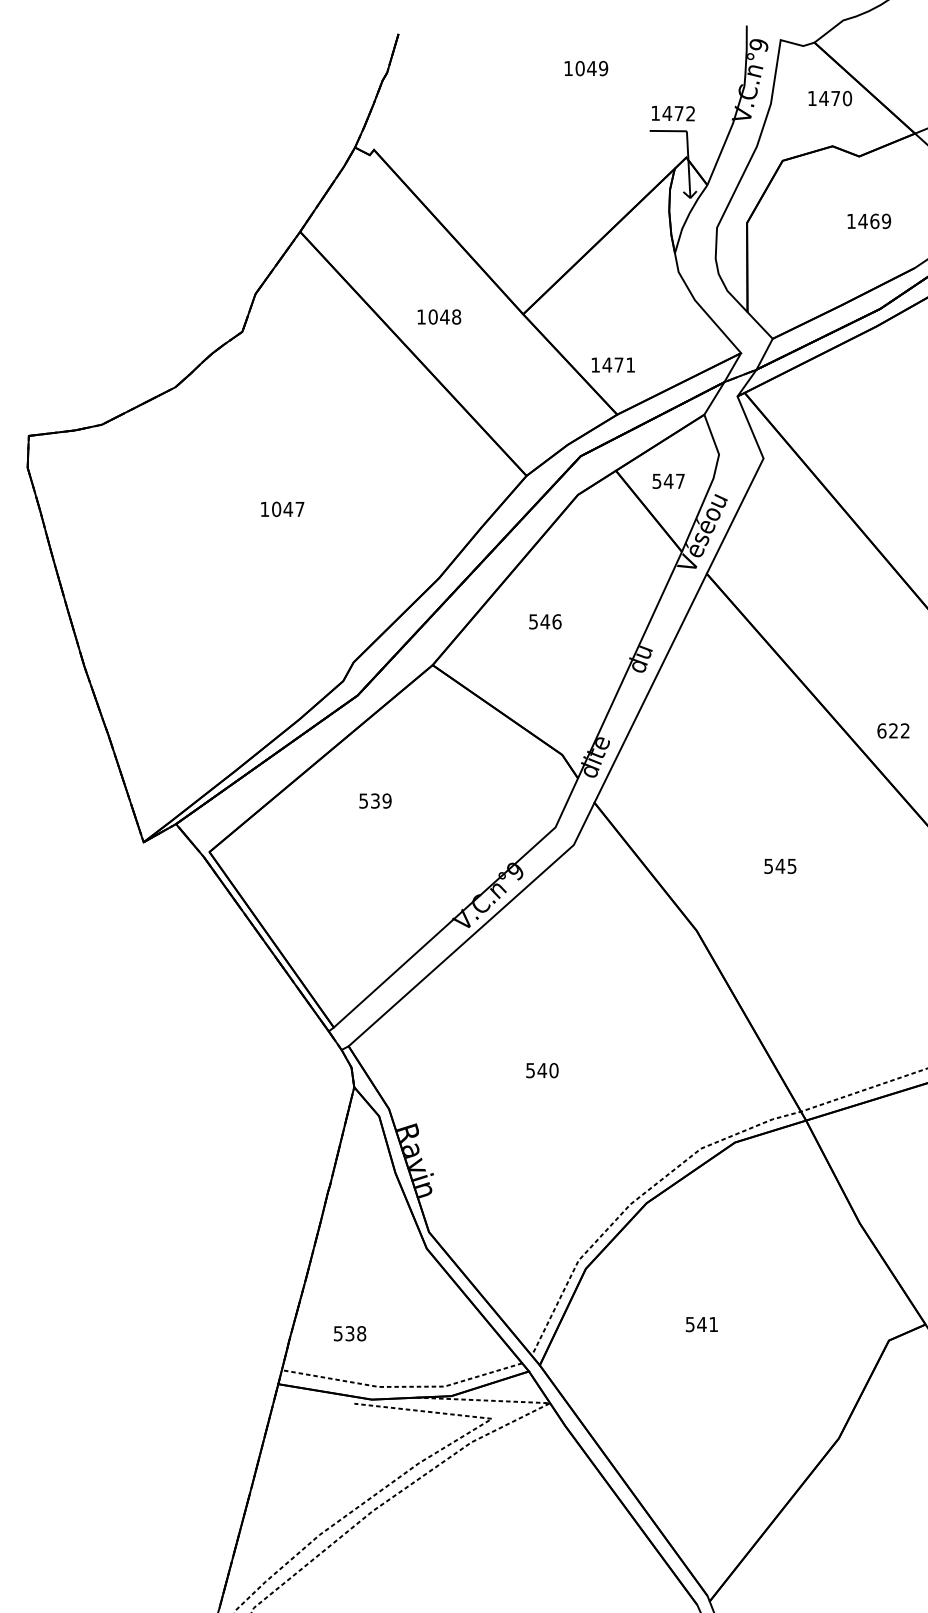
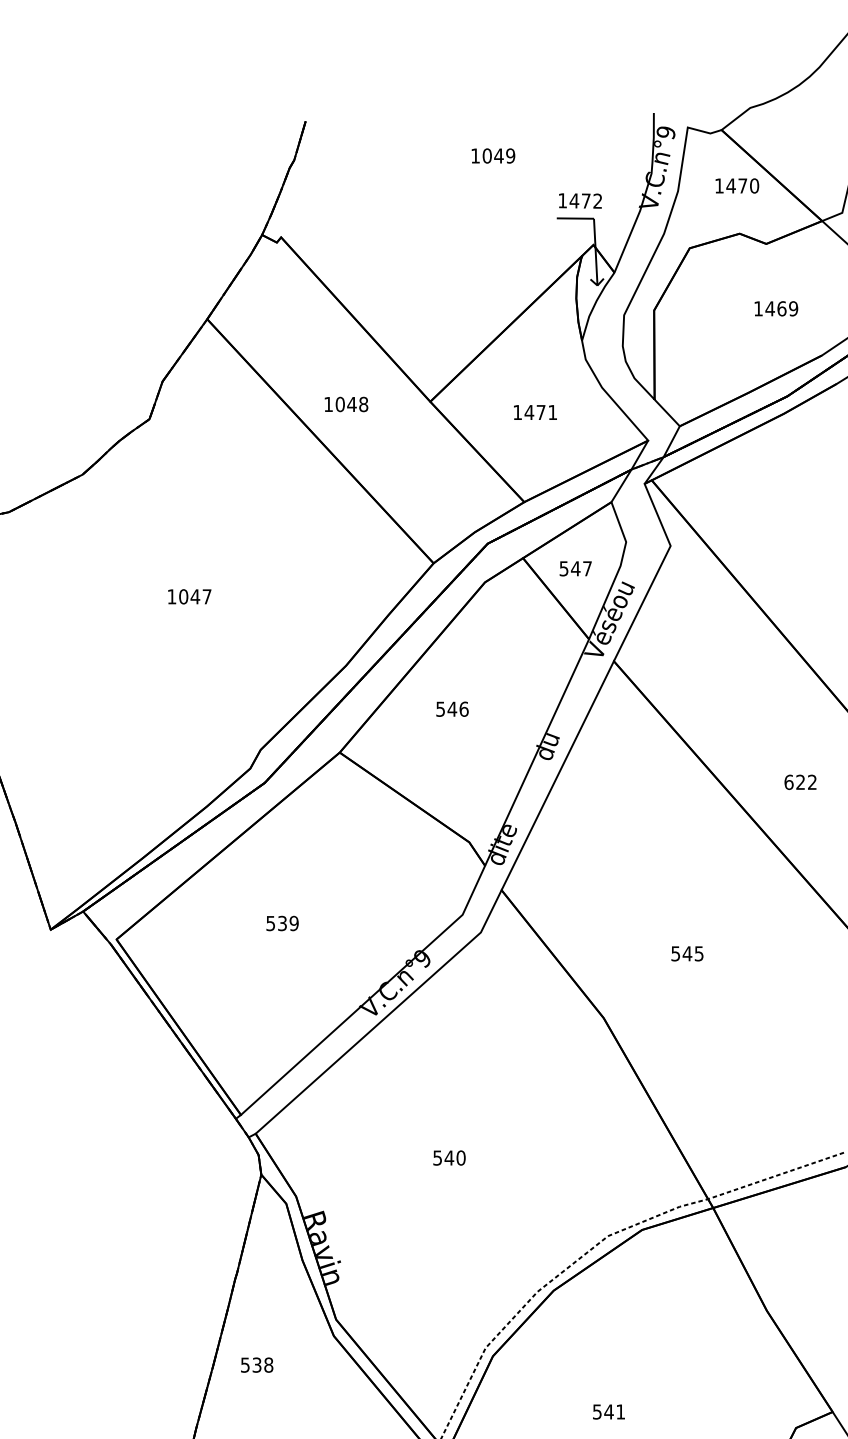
text: (612, 364) -> (534, 411), moved
text: (893, 730) -> (800, 781), moved
text: (375, 800) -> (282, 922), moved
text: (350, 1333) -> (257, 1364), moved

